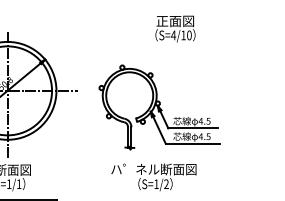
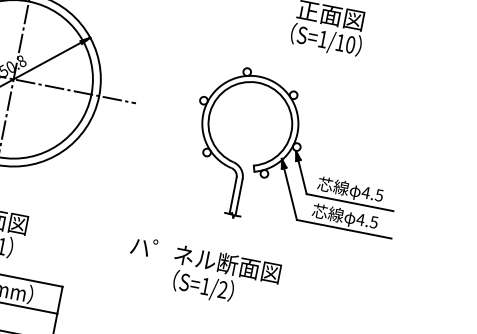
text: (173, 35) -> (322, 39), S=4/10 -> S=1/10
part: (159, 107) -> (298, 154), moved
text: (153, 177) -> (202, 273), moved

